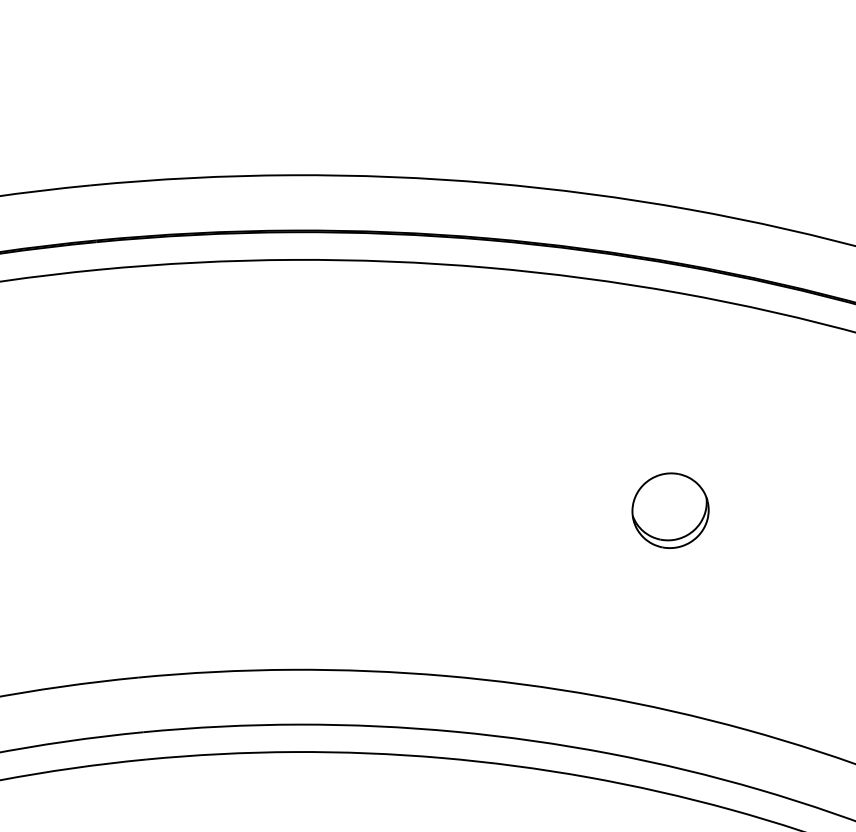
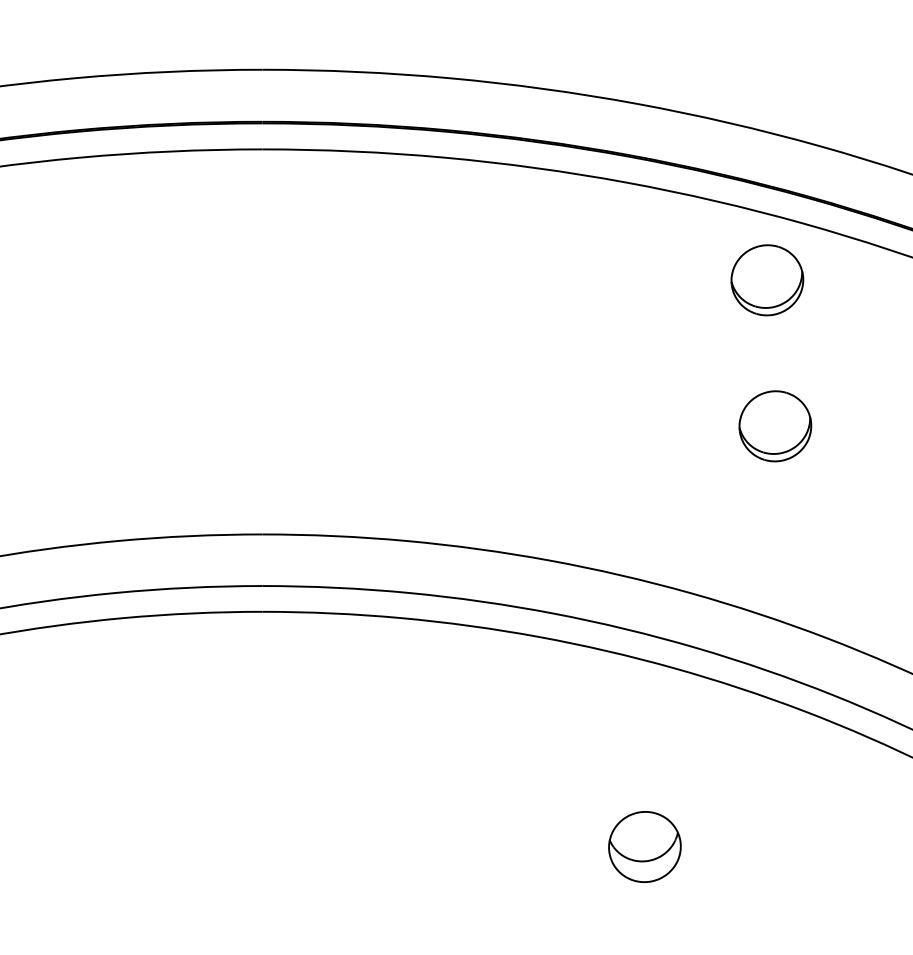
part: (647, 357) -> (767, 280), added

